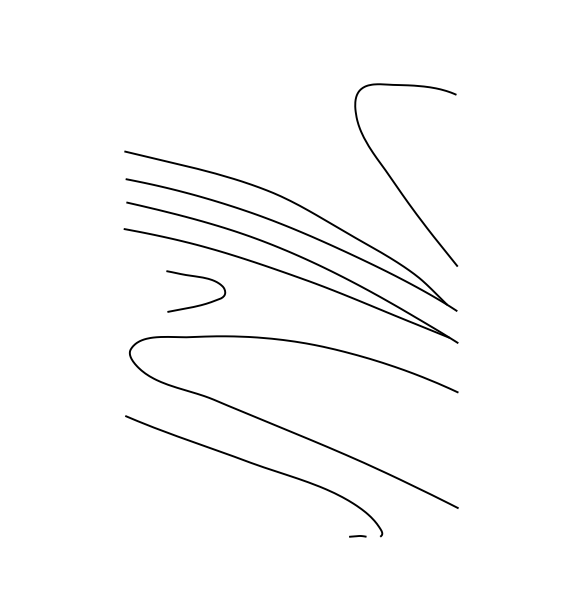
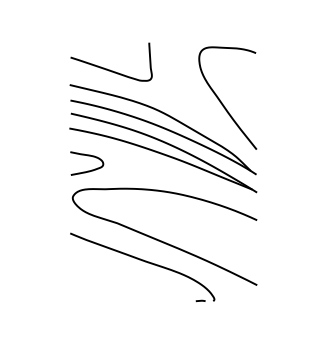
curve: (191, 122) -> (107, 68), added
curve: (197, 278) -> (87, 156), moved

